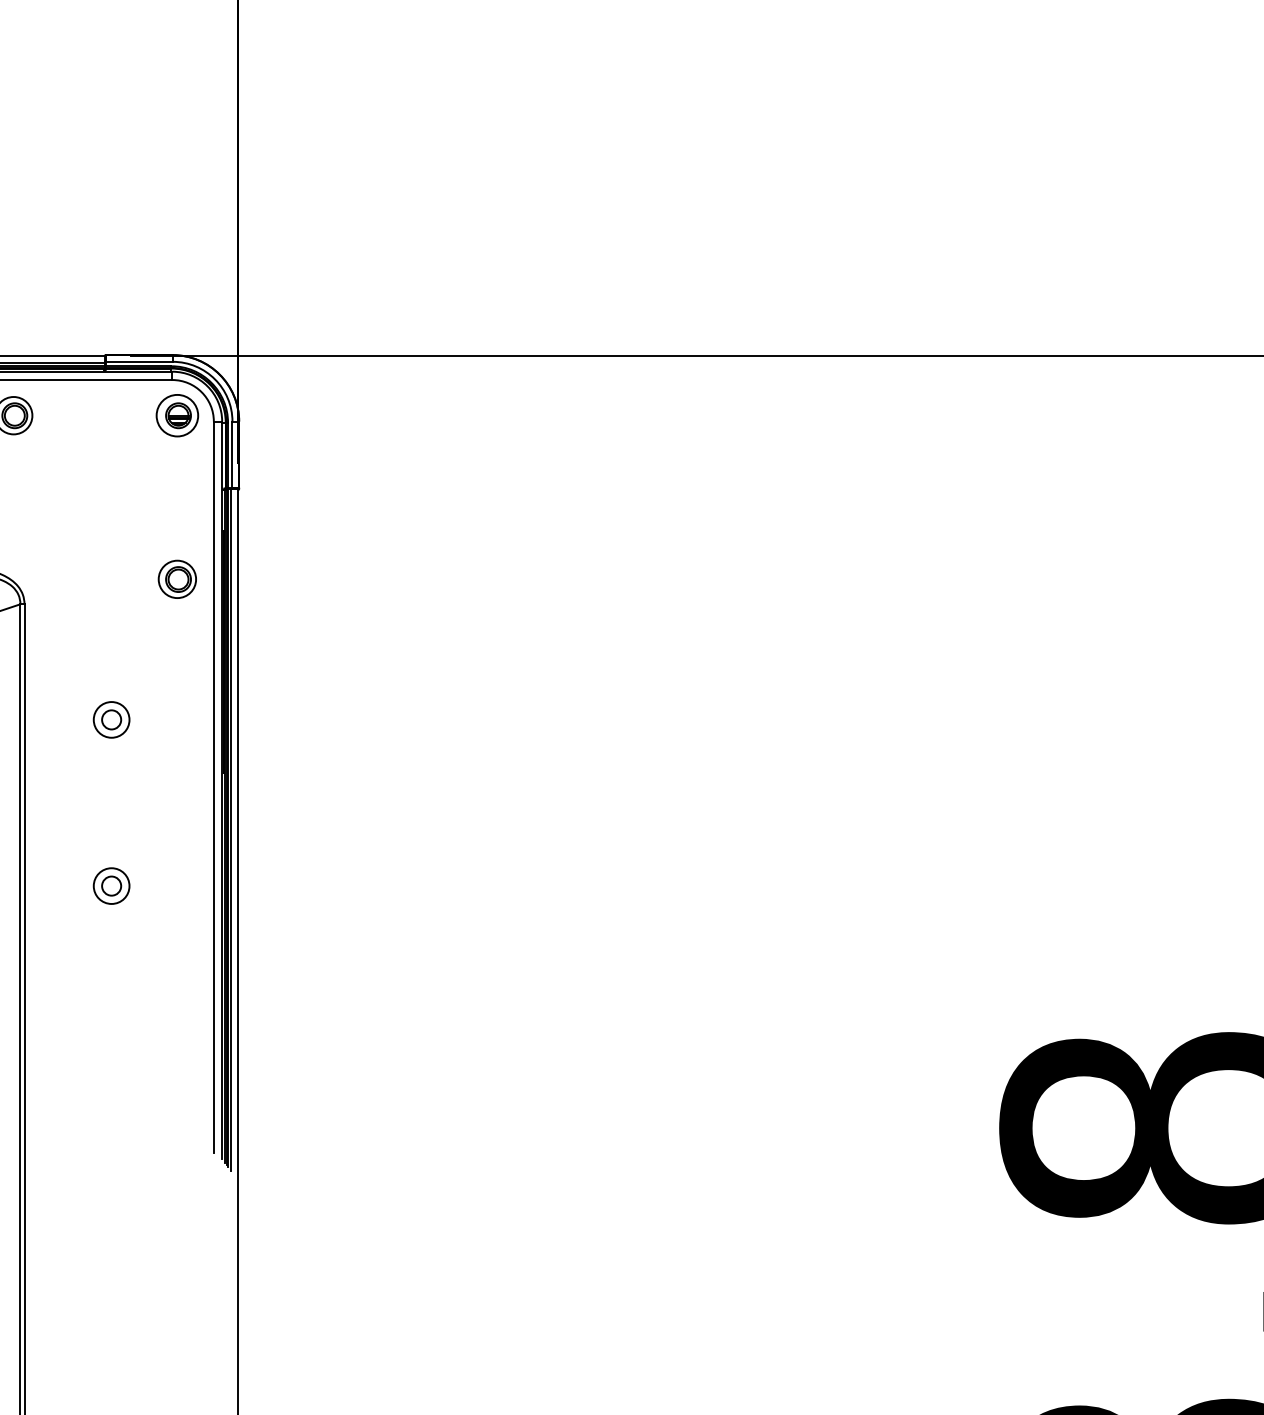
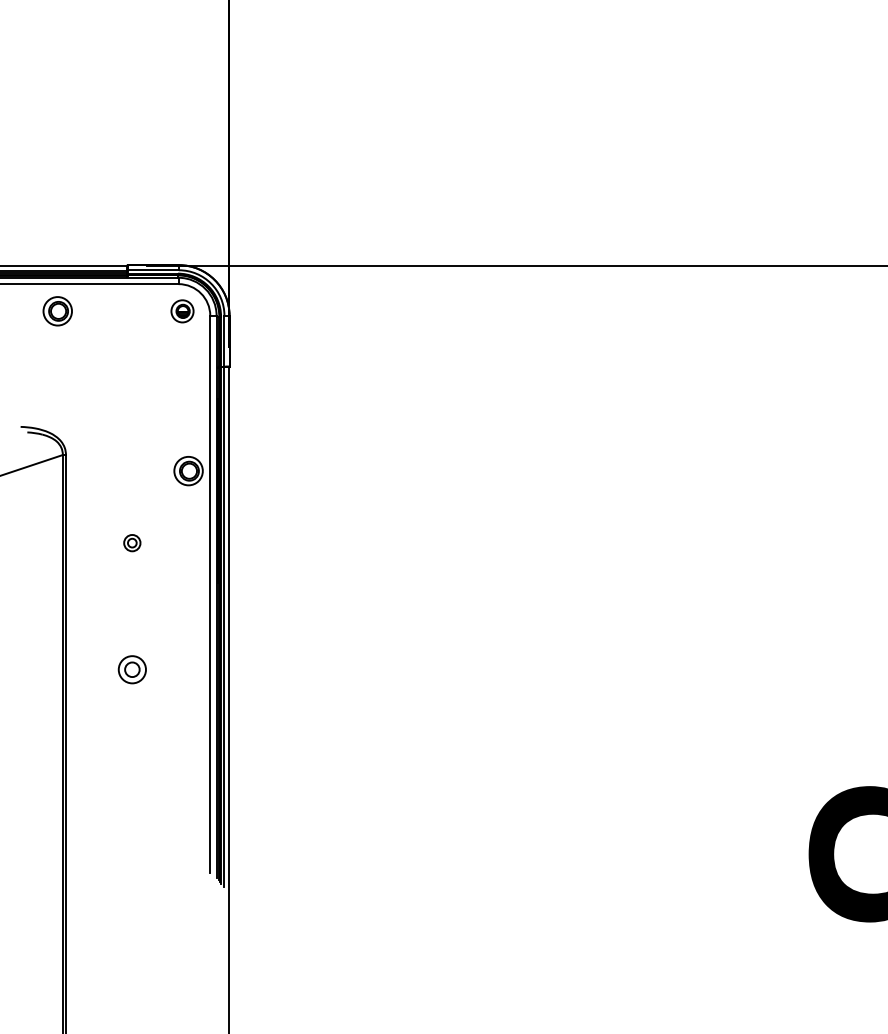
part: (177, 415) -> (182, 311), size x0.7
part: (176, 578) -> (187, 470), moved
part: (111, 719) -> (132, 542), size x0.6

